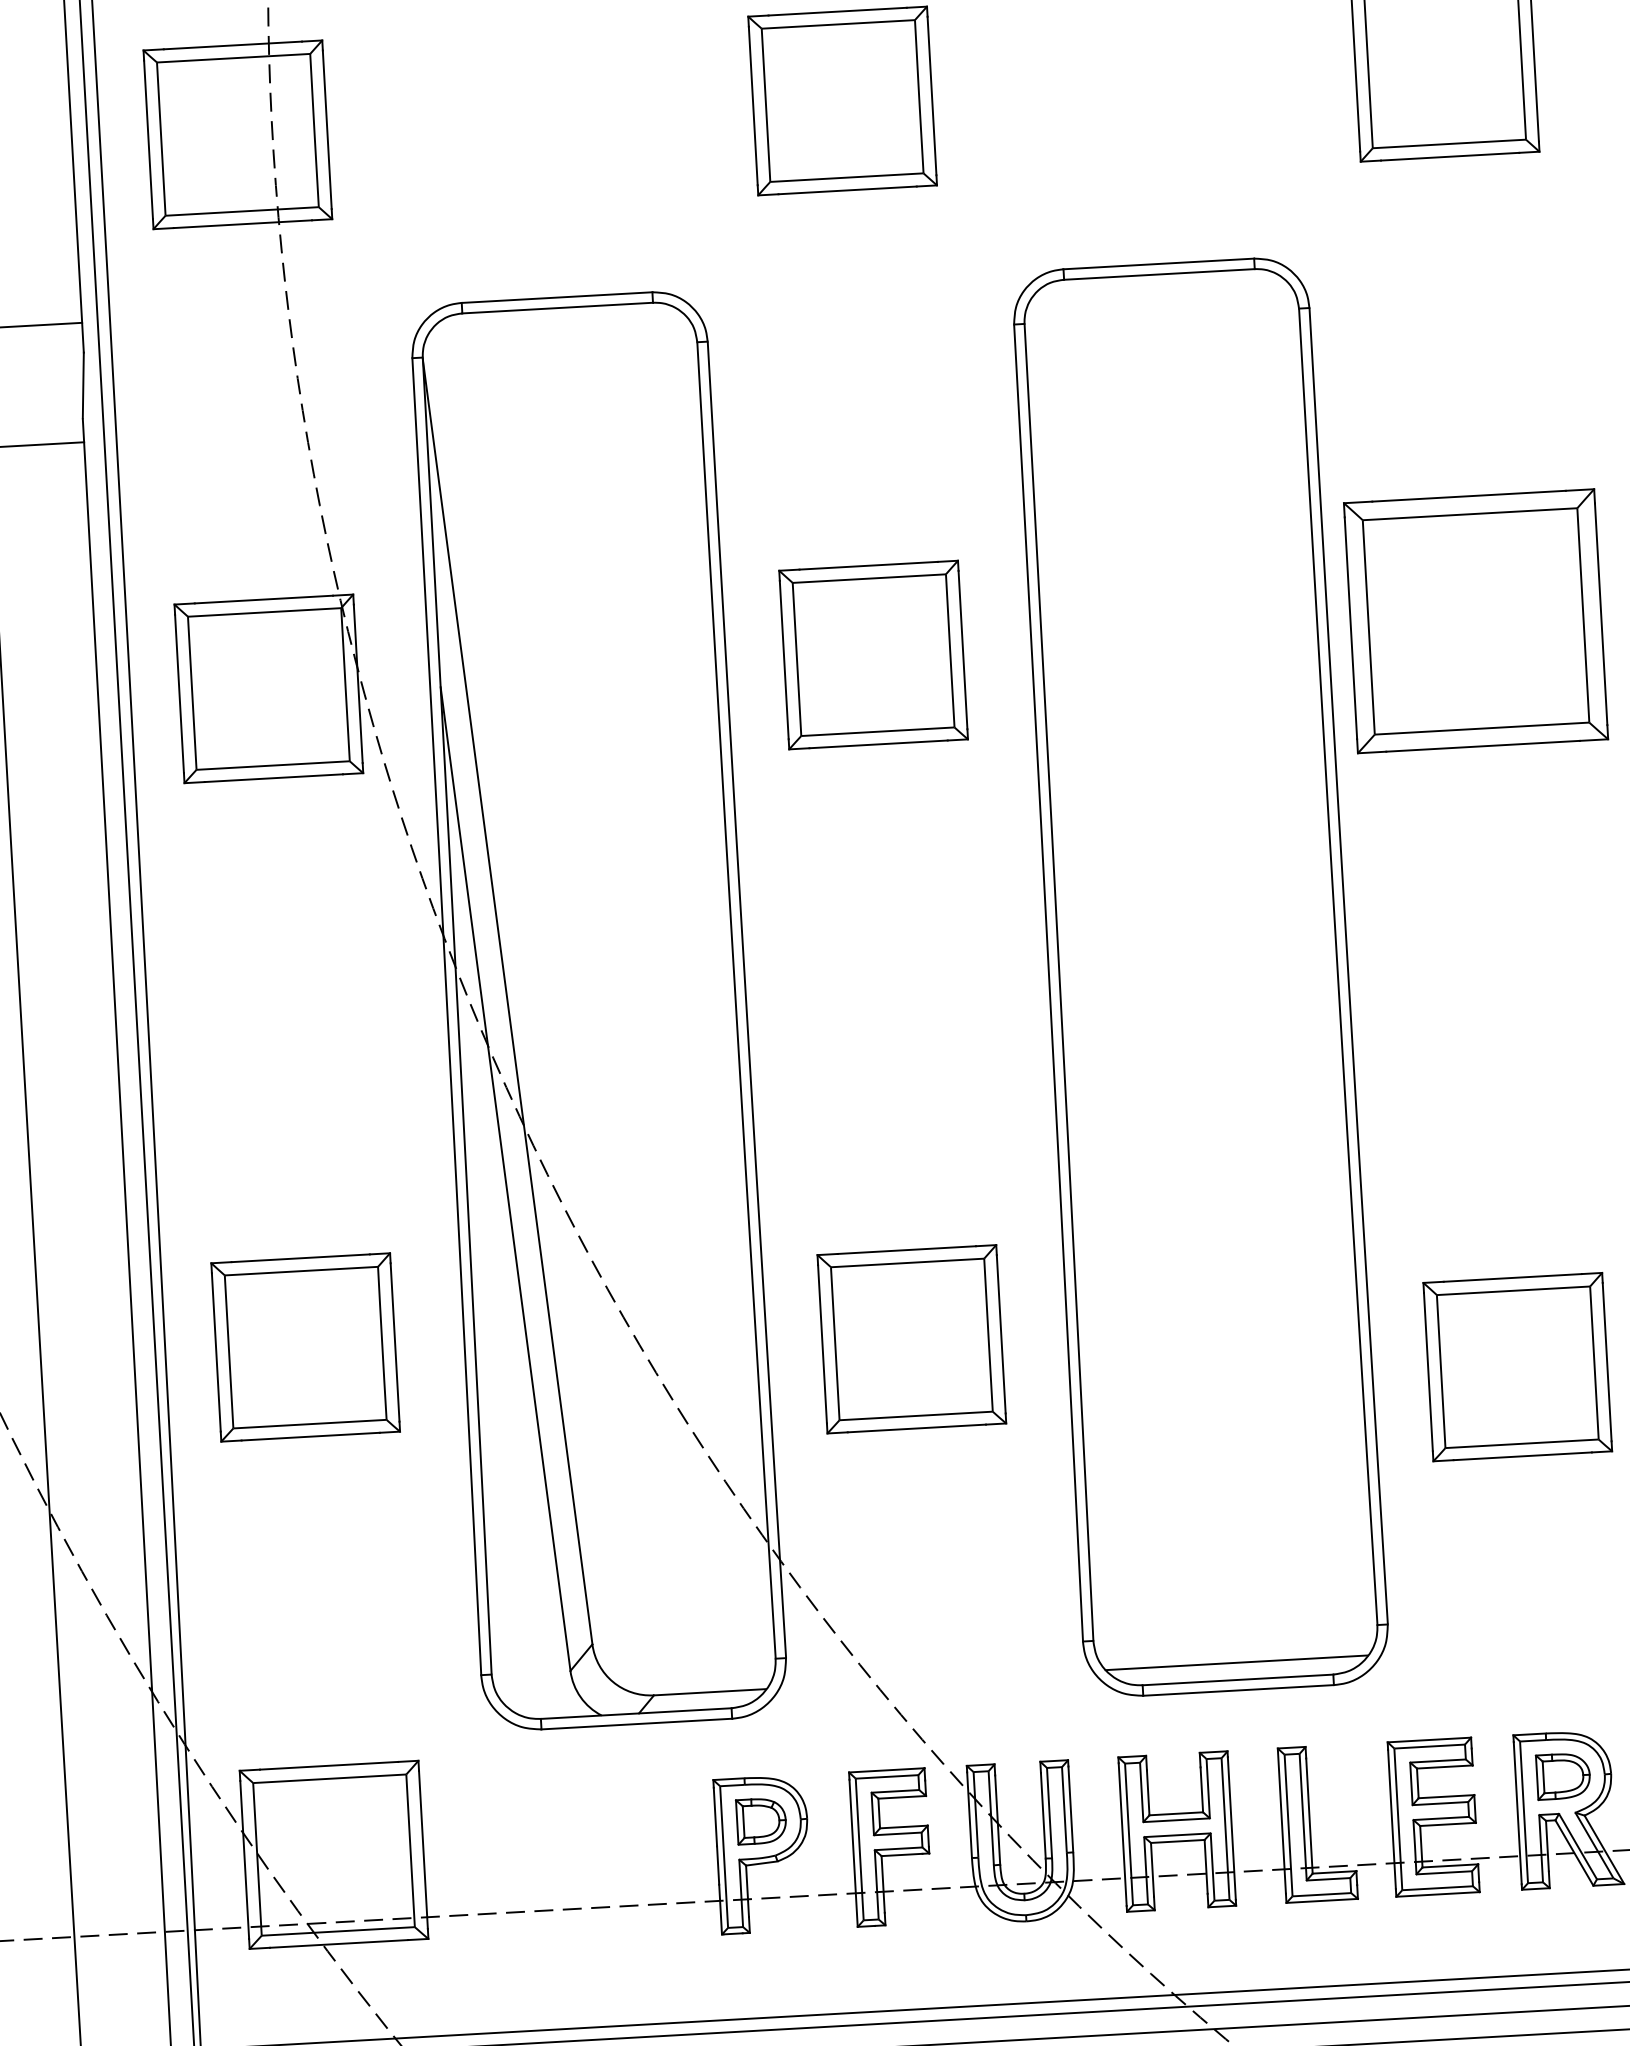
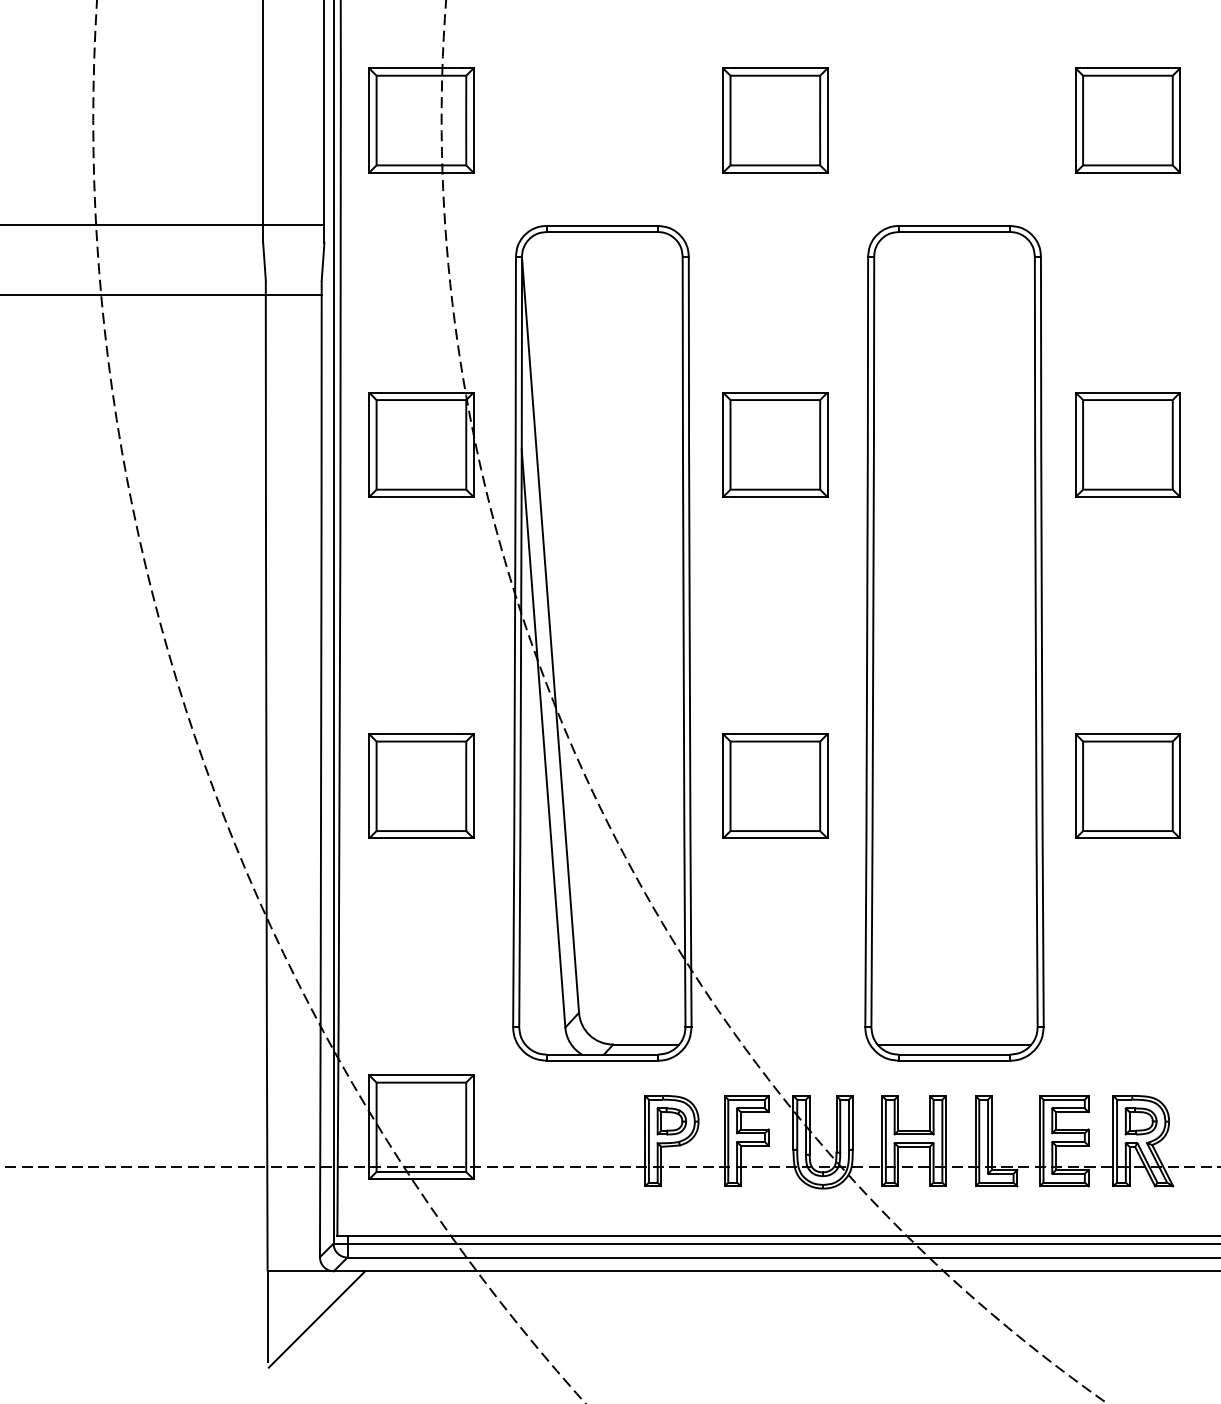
part: (1475, 620) -> (1127, 444), size x0.71
part: (912, 1338) -> (775, 785), moved
part: (305, 1346) -> (421, 785), moved
part: (1516, 1365) -> (1127, 785), moved

